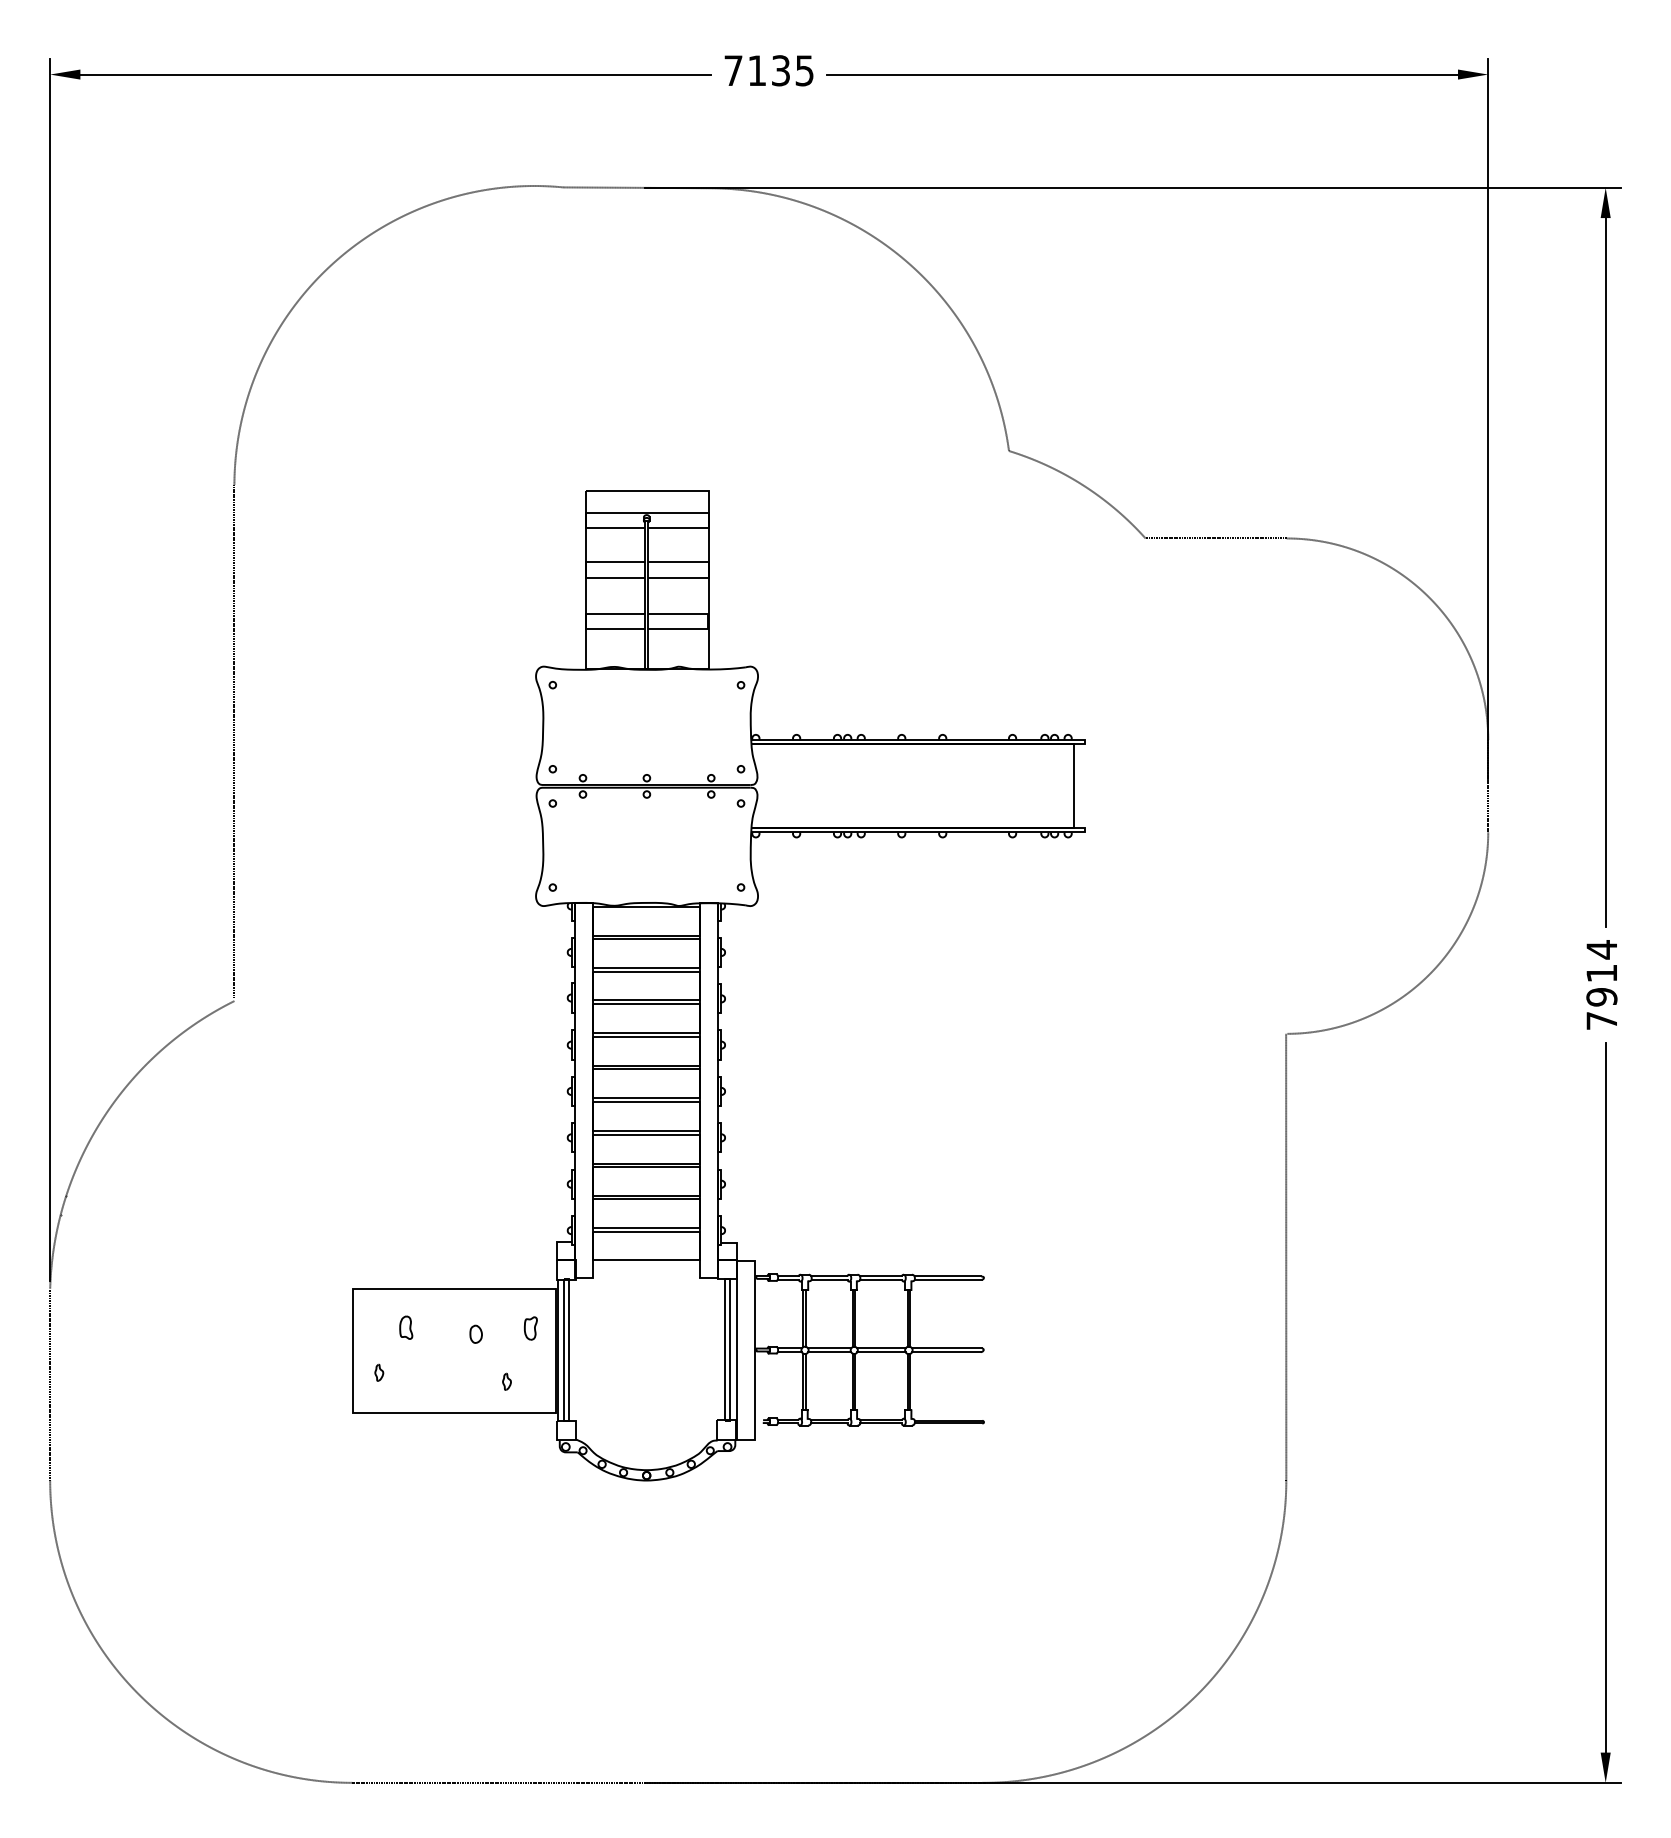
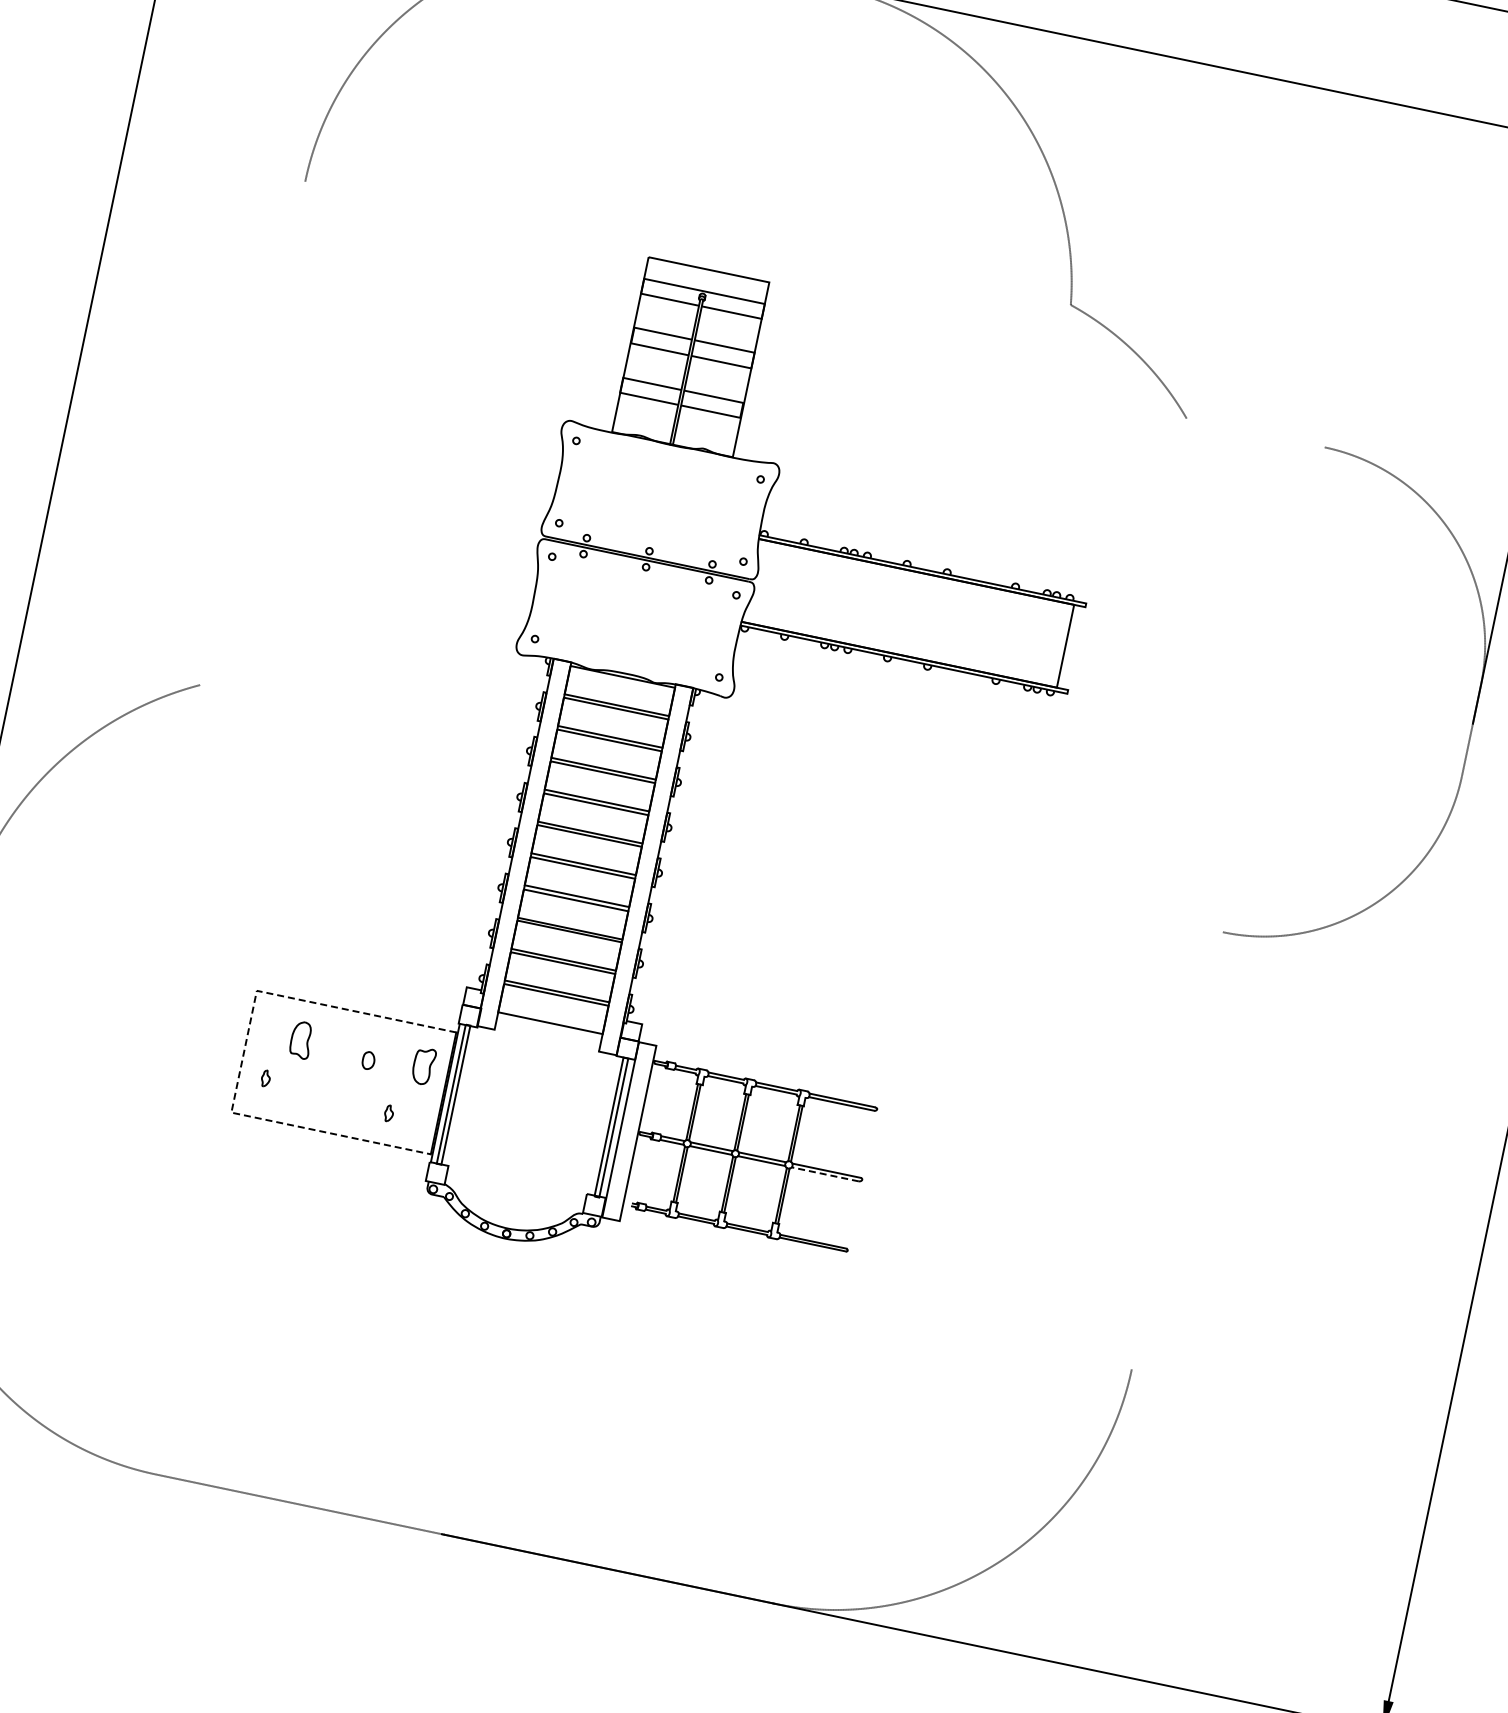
line: (1215, 538) -> (1255, 432), removed
line: (234, 742) -> (253, 431), removed
line: (1286, 1256) -> (1177, 1150), removed
part: (406, 1327) -> (301, 1039), size x1.6
part: (530, 1328) -> (423, 1066), size x1.6
line: (352, 1351) -> (244, 1052), solid -> dashed
line: (945, 1352) -> (824, 1174), solid -> dashed

